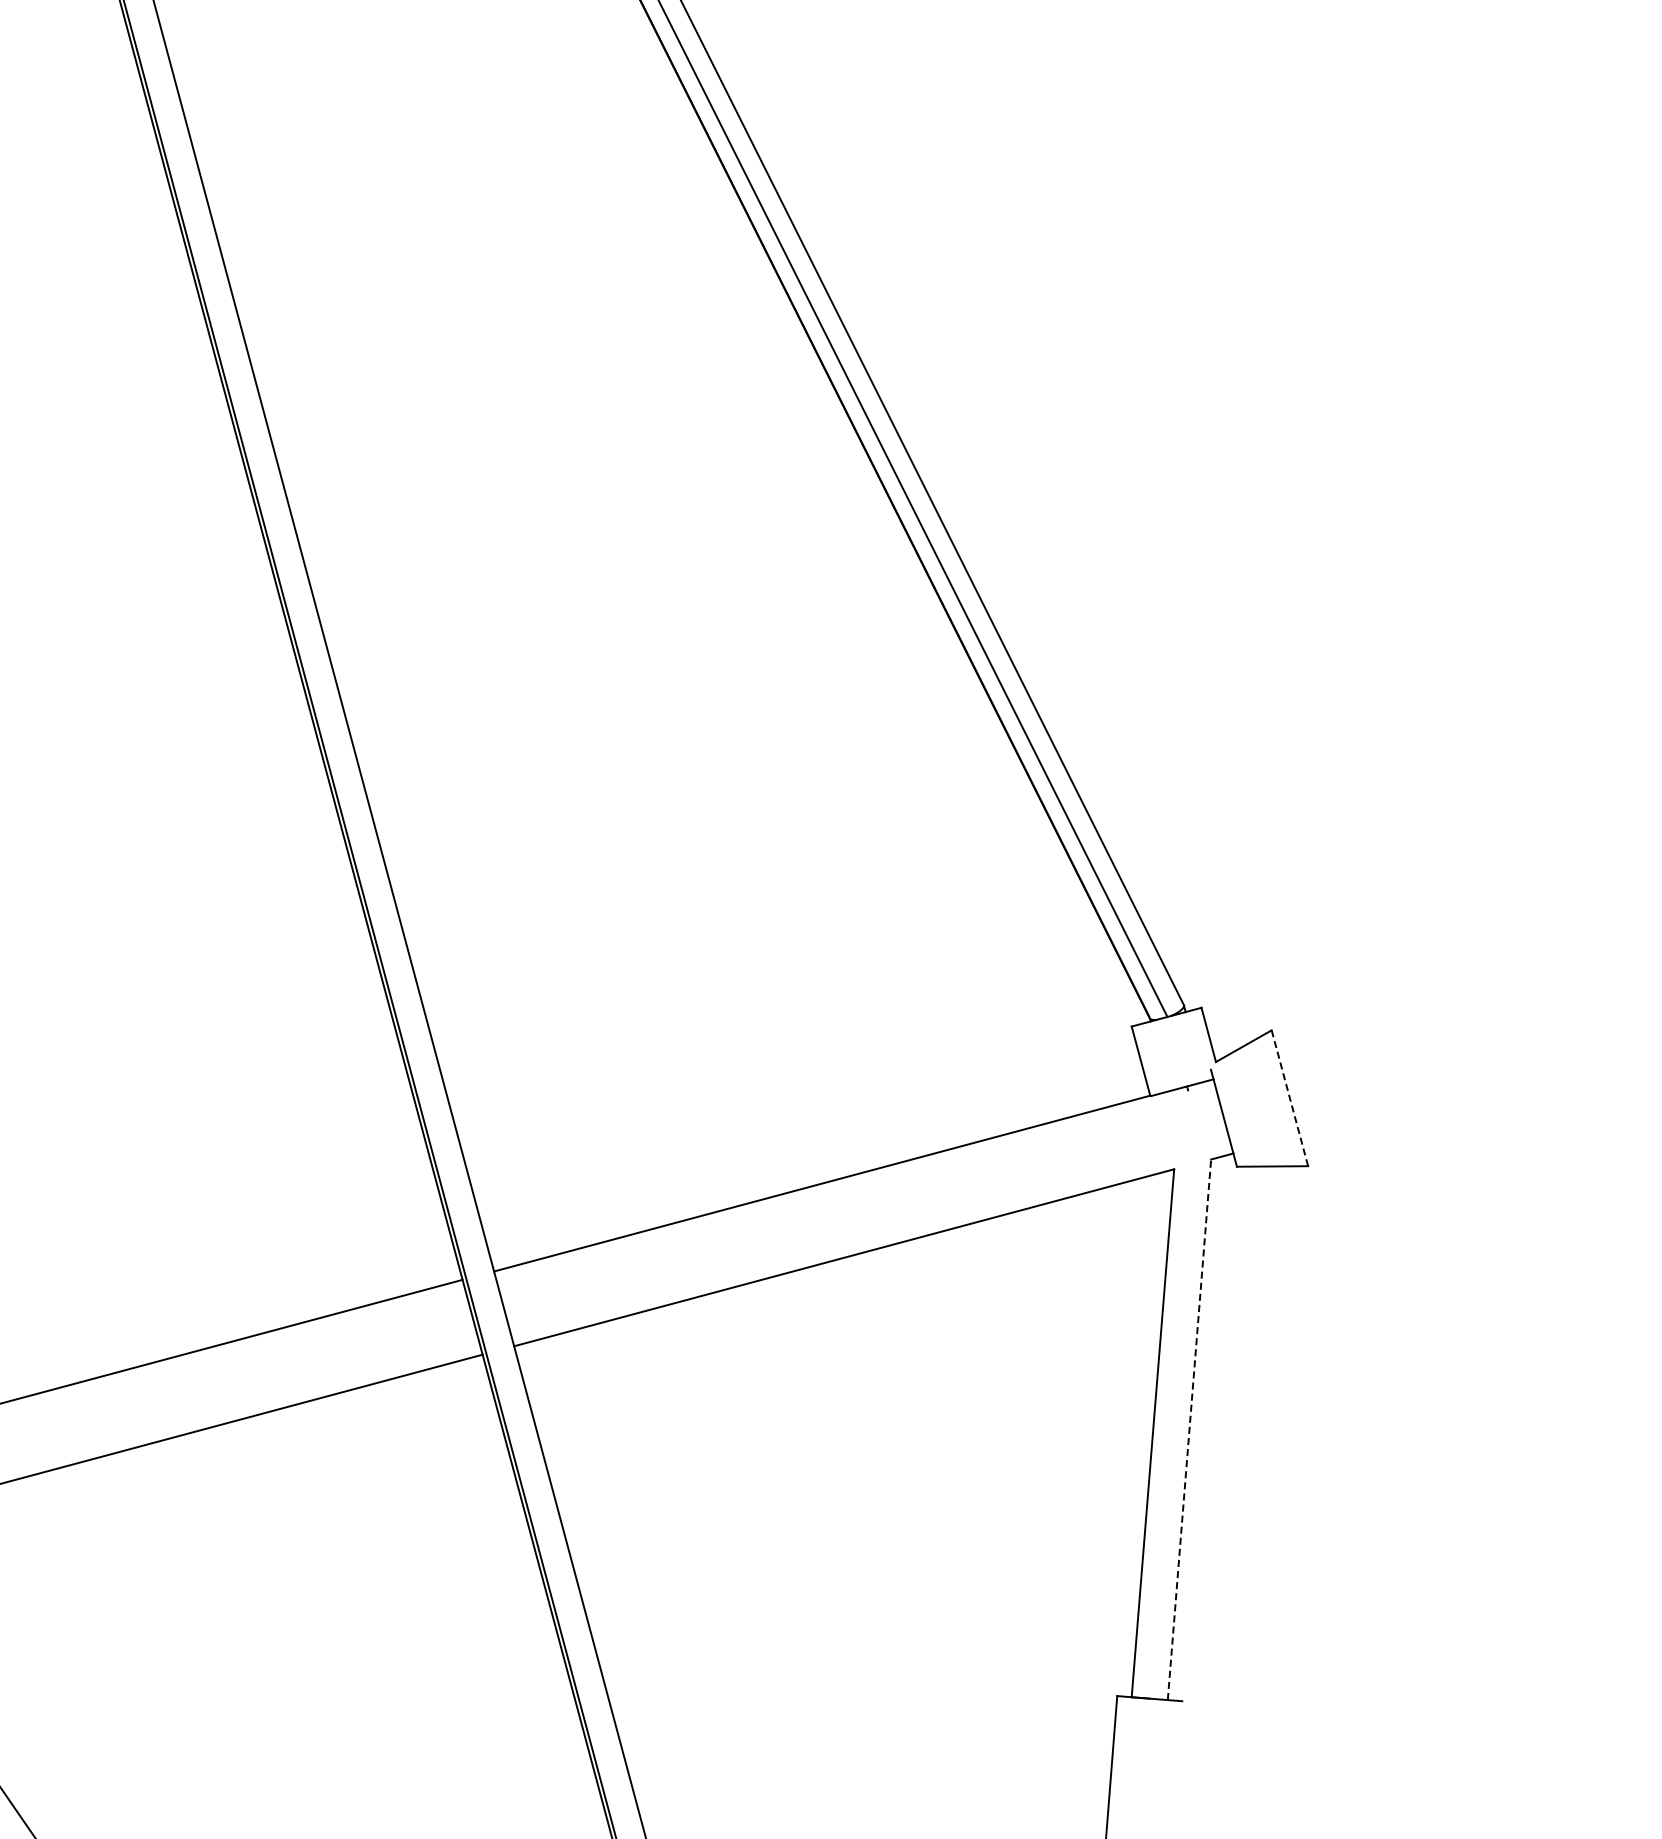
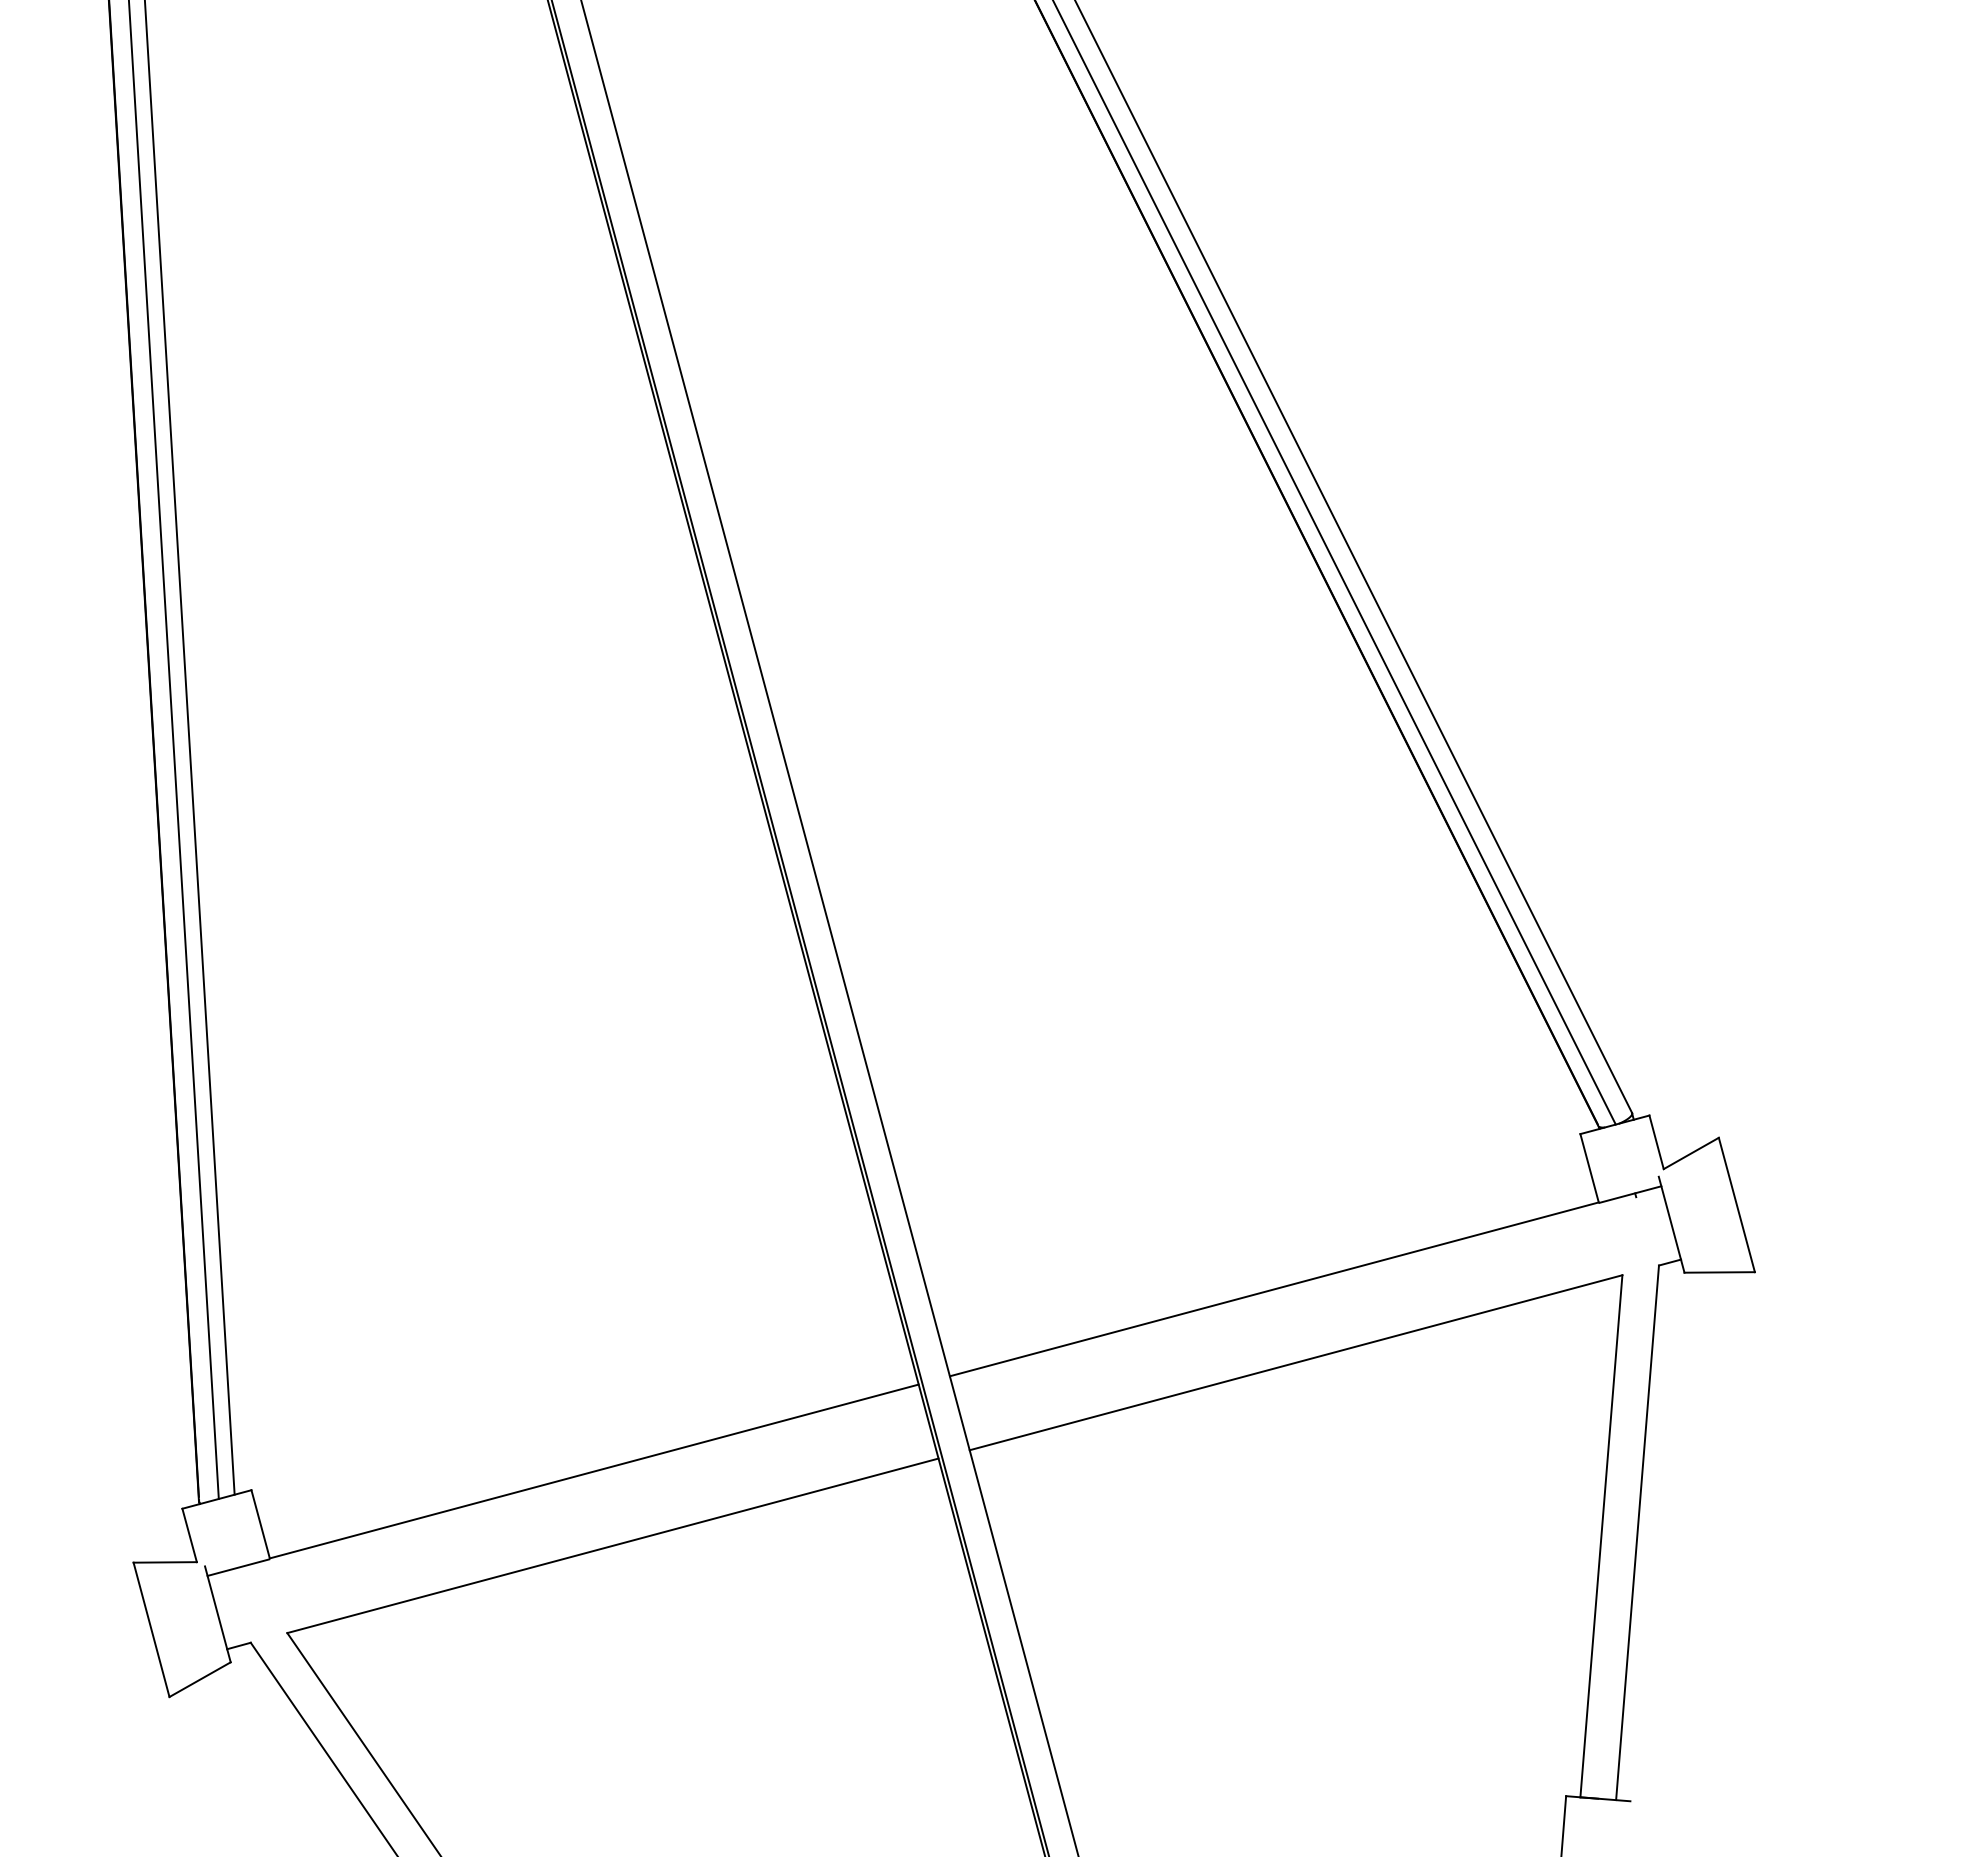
line: (1289, 1098) -> (1736, 1205), dashed -> solid
line: (1189, 1429) -> (1637, 1532), dashed -> solid

